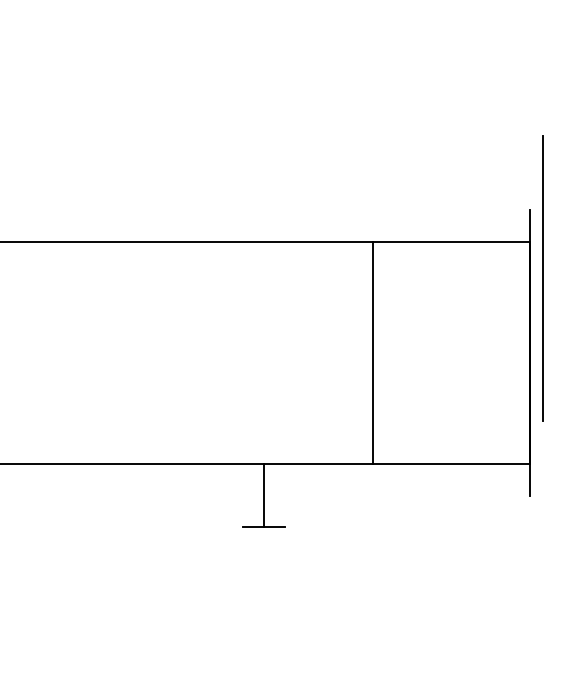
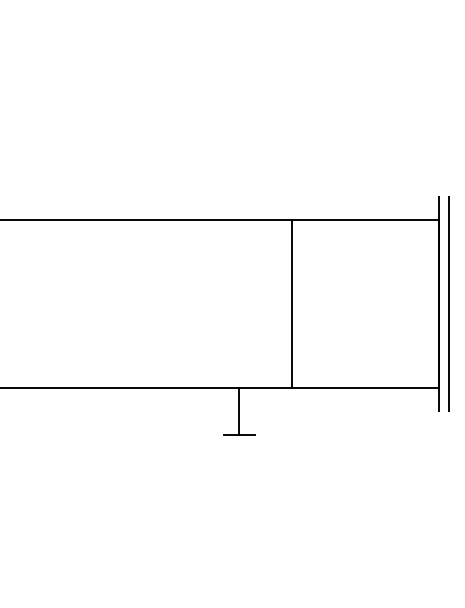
line: (542, 277) -> (448, 303), moved
line: (372, 352) -> (291, 303), moved

